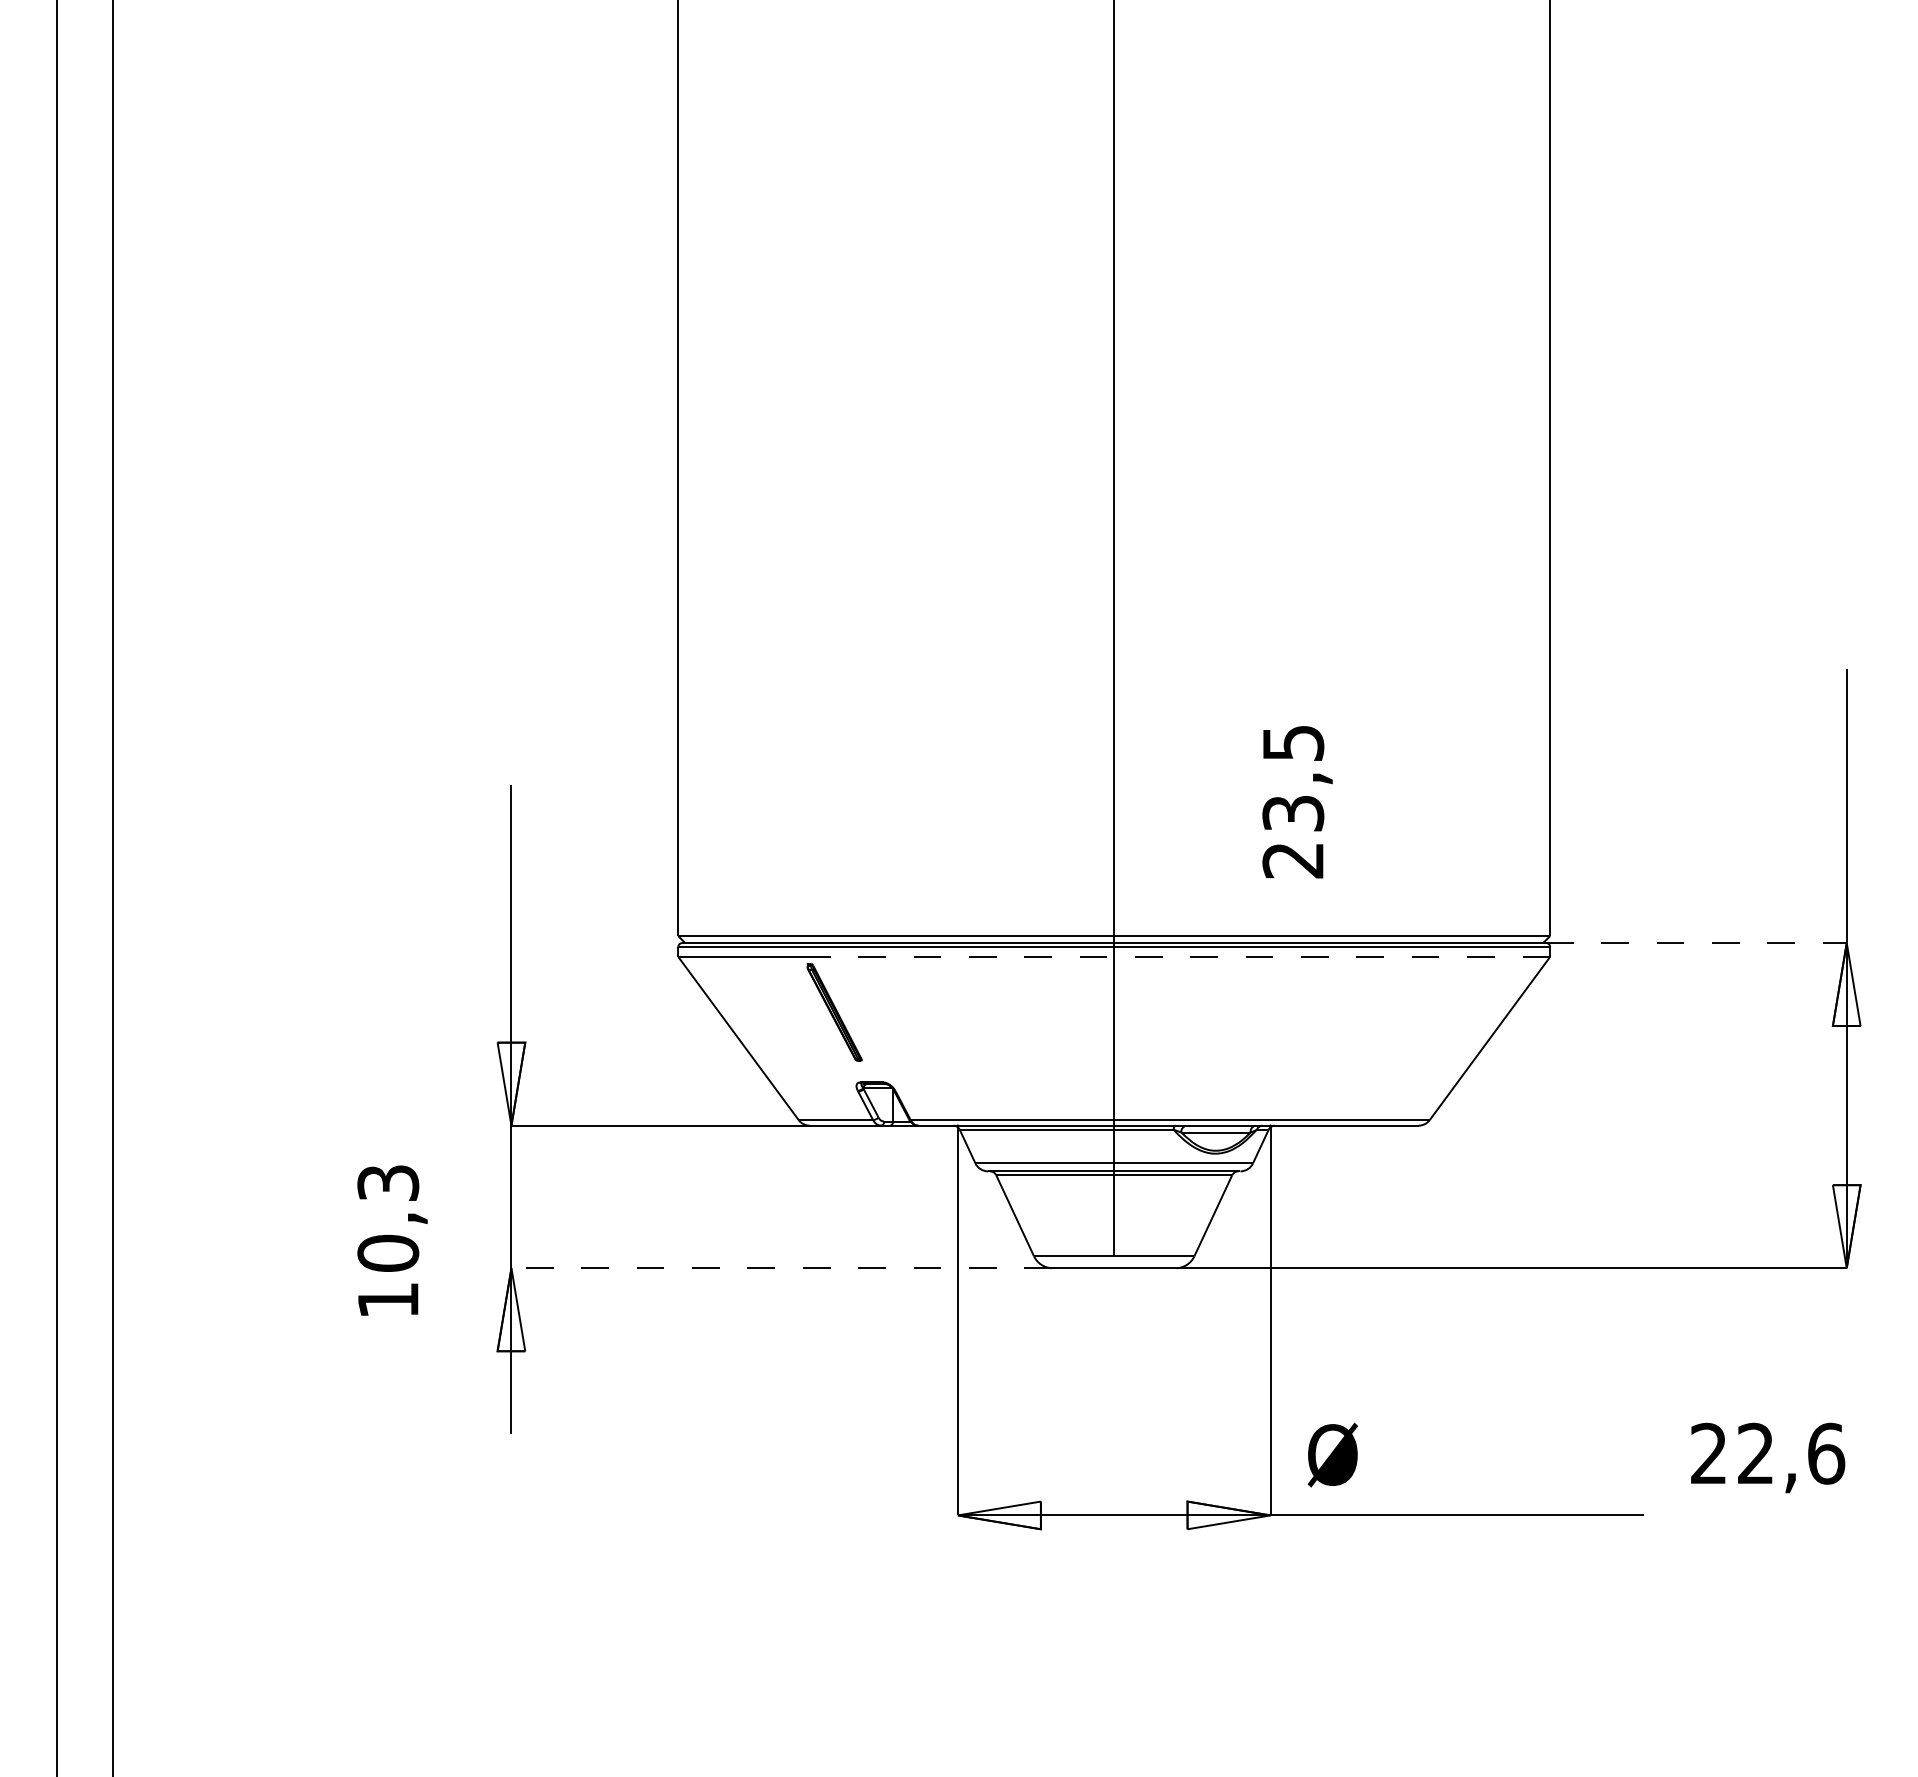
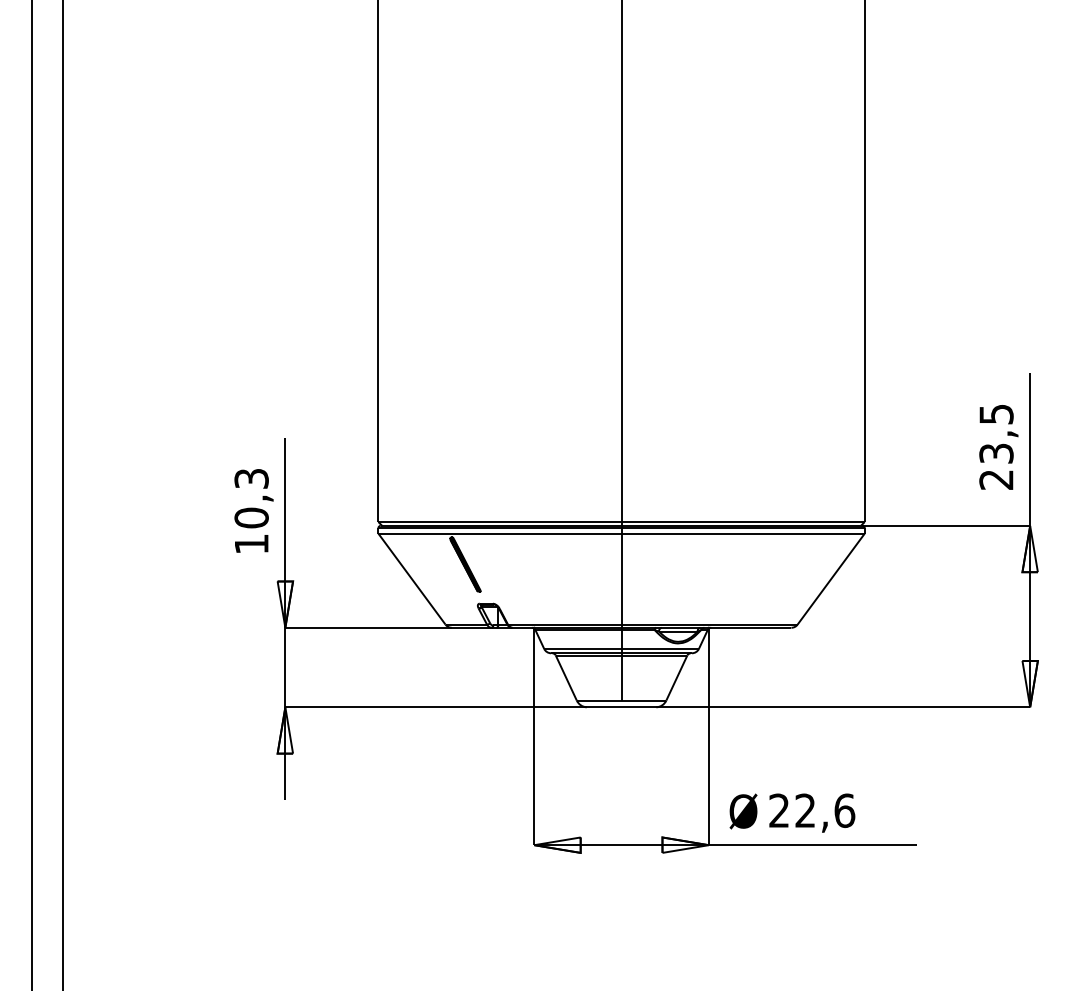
text: (1296, 802) -> (998, 447), moved
line: (1696, 942) -> (946, 525), dashed -> solid
line: (1178, 956) -> (657, 533), dashed -> solid
text: (391, 1239) -> (253, 510), moved
line: (782, 1268) -> (436, 707), dashed -> solid
text: (1768, 1456) -> (812, 812), moved

